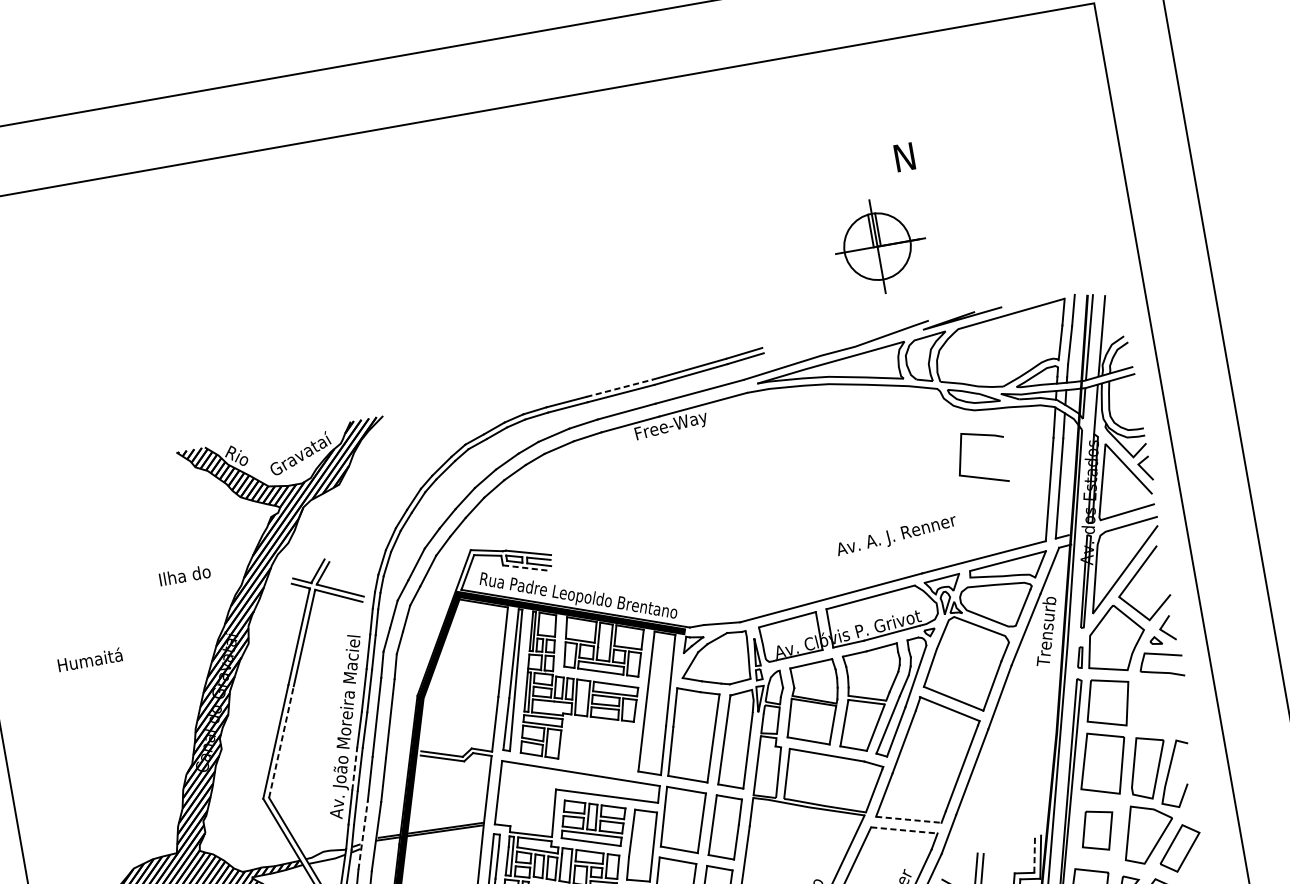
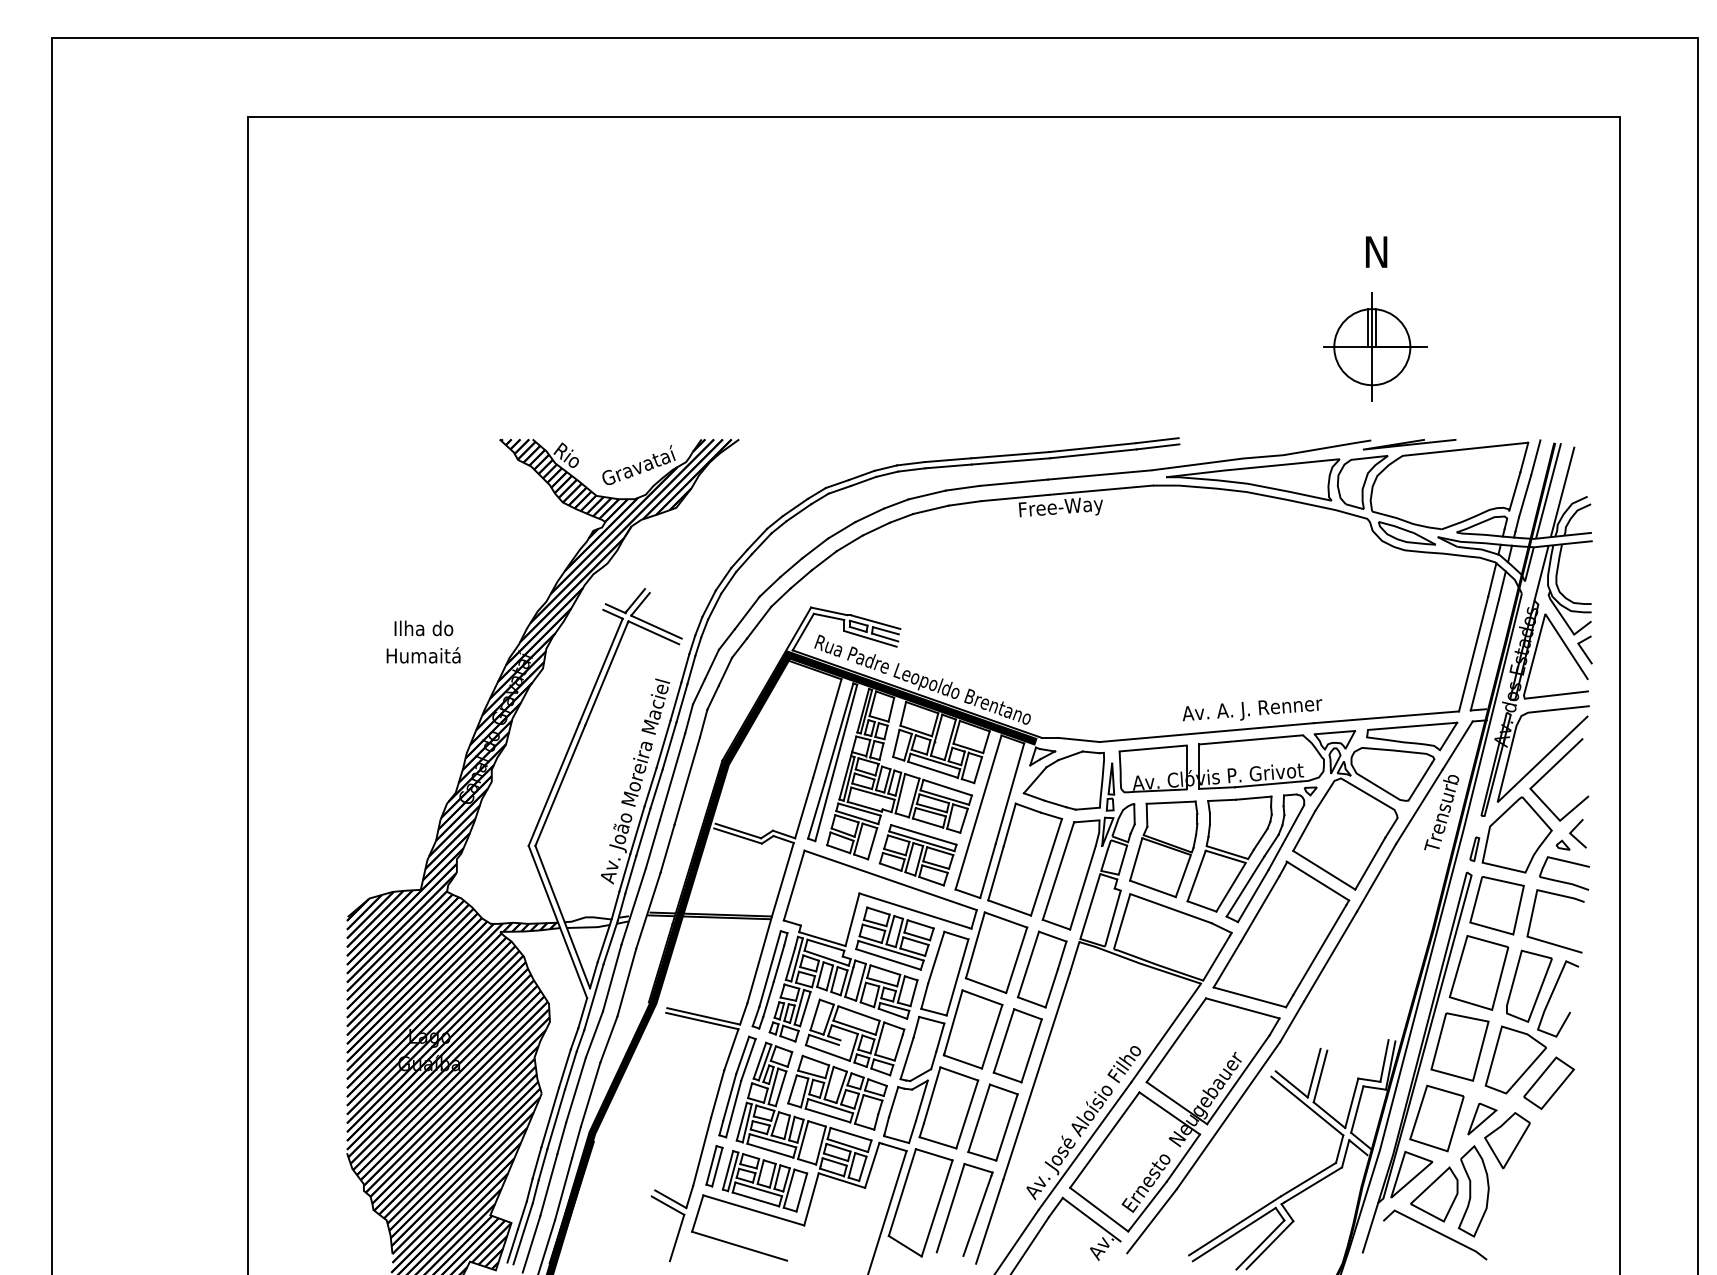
part: (880, 245) -> (1375, 346), moved
line: (619, 388) -> (1010, 455), dashed -> solid
line: (978, 476) -> (1548, 941), moved
text: (896, 536) -> (1252, 710), moved
line: (526, 568) -> (870, 639), dashed -> solid
text: (184, 575) -> (423, 628), moved
text: (90, 659) -> (423, 655), moved
line: (281, 741) -> (560, 785), dashed -> solid
part: (600, 747) -> (917, 855), added
line: (354, 768) -> (637, 830), dashed -> solid
line: (908, 819) -> (1249, 997), dashed -> solid
line: (904, 830) -> (1243, 1008), dashed -> solid
part: (1097, 830) -> (1459, 1046), size x1.43
line: (362, 835) -> (633, 906), dashed -> solid
line: (1034, 853) -> (1384, 1060), dashed -> solid

